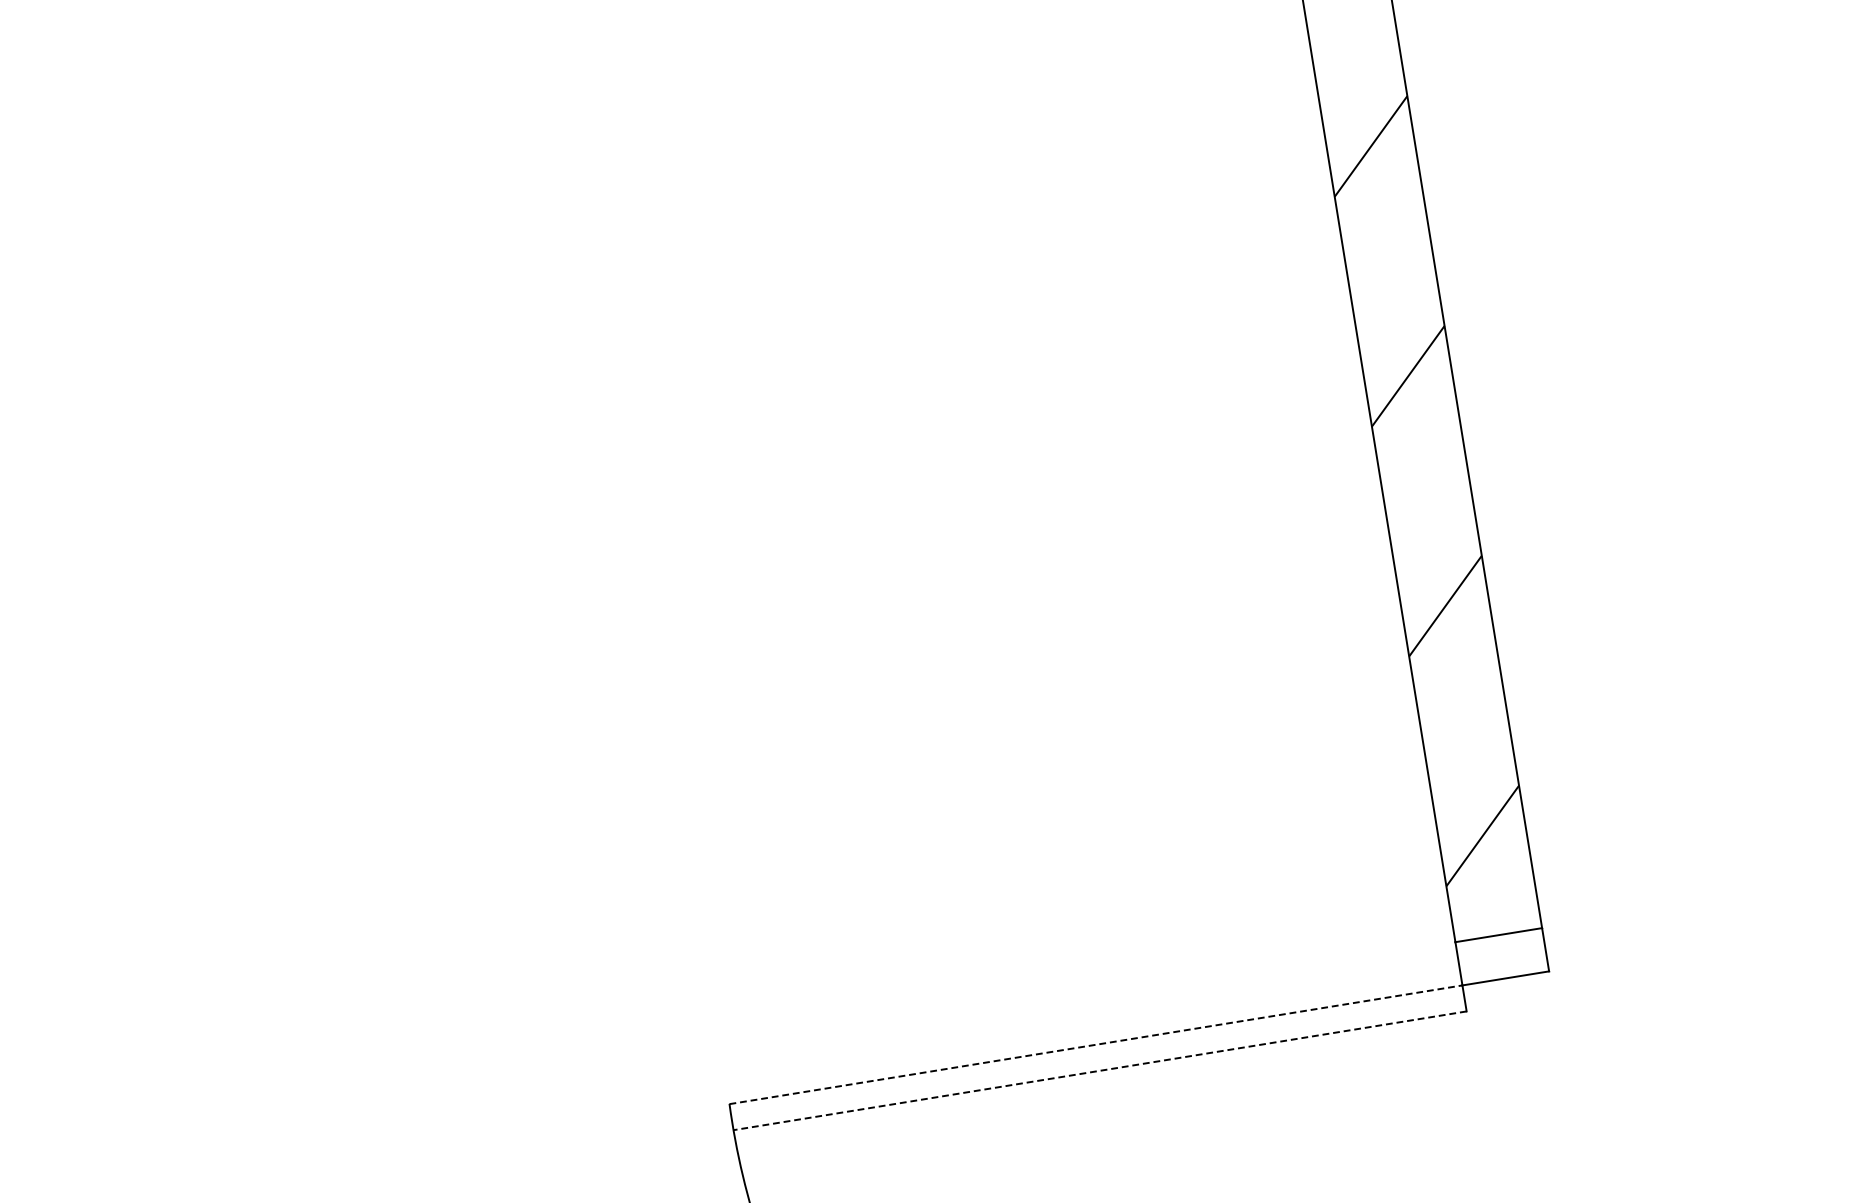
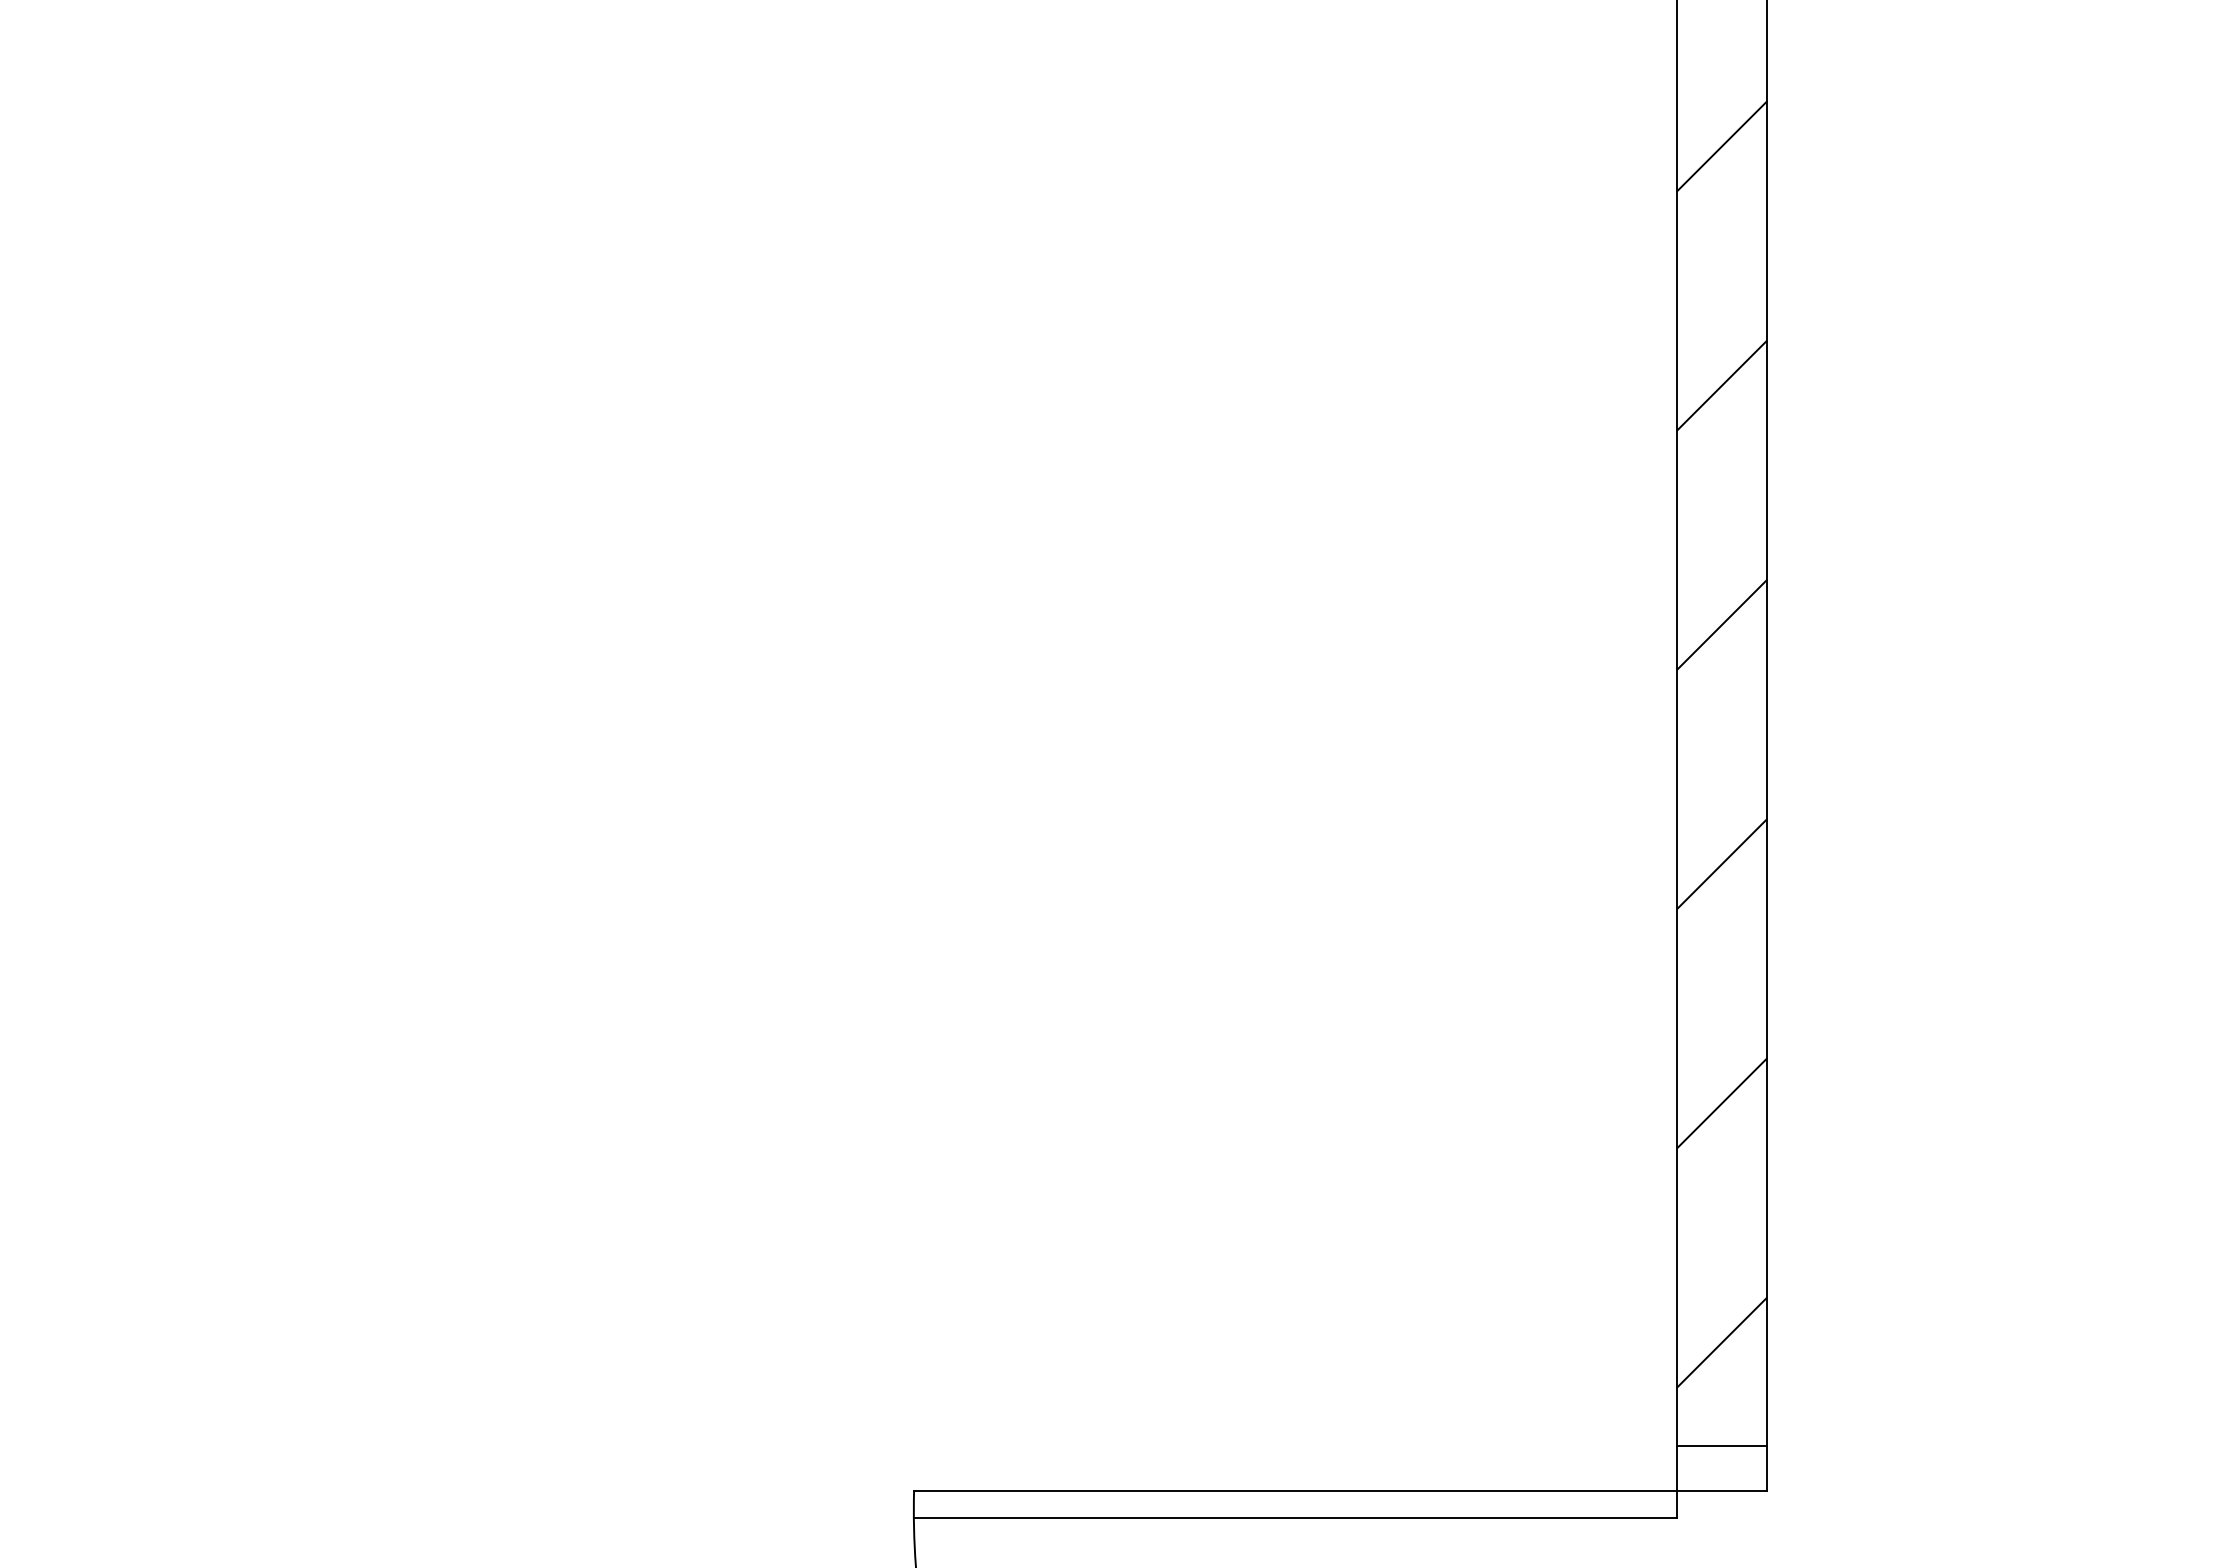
line: (1096, 1044) -> (1296, 1490), dashed -> solid
line: (1100, 1070) -> (1295, 1517), dashed -> solid

